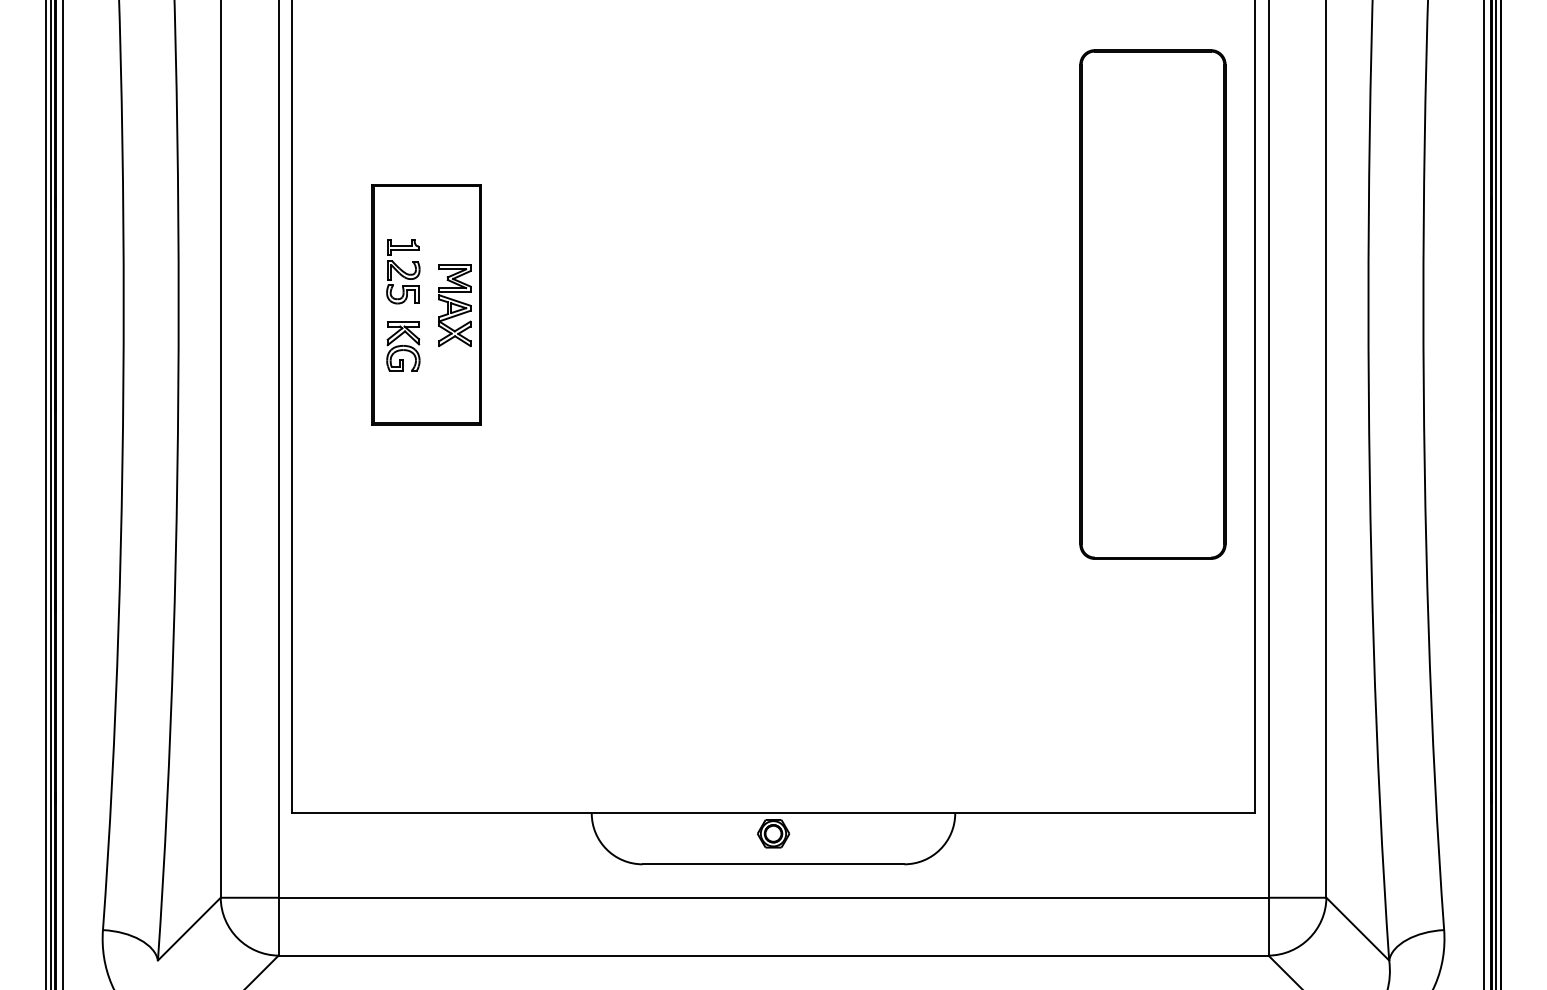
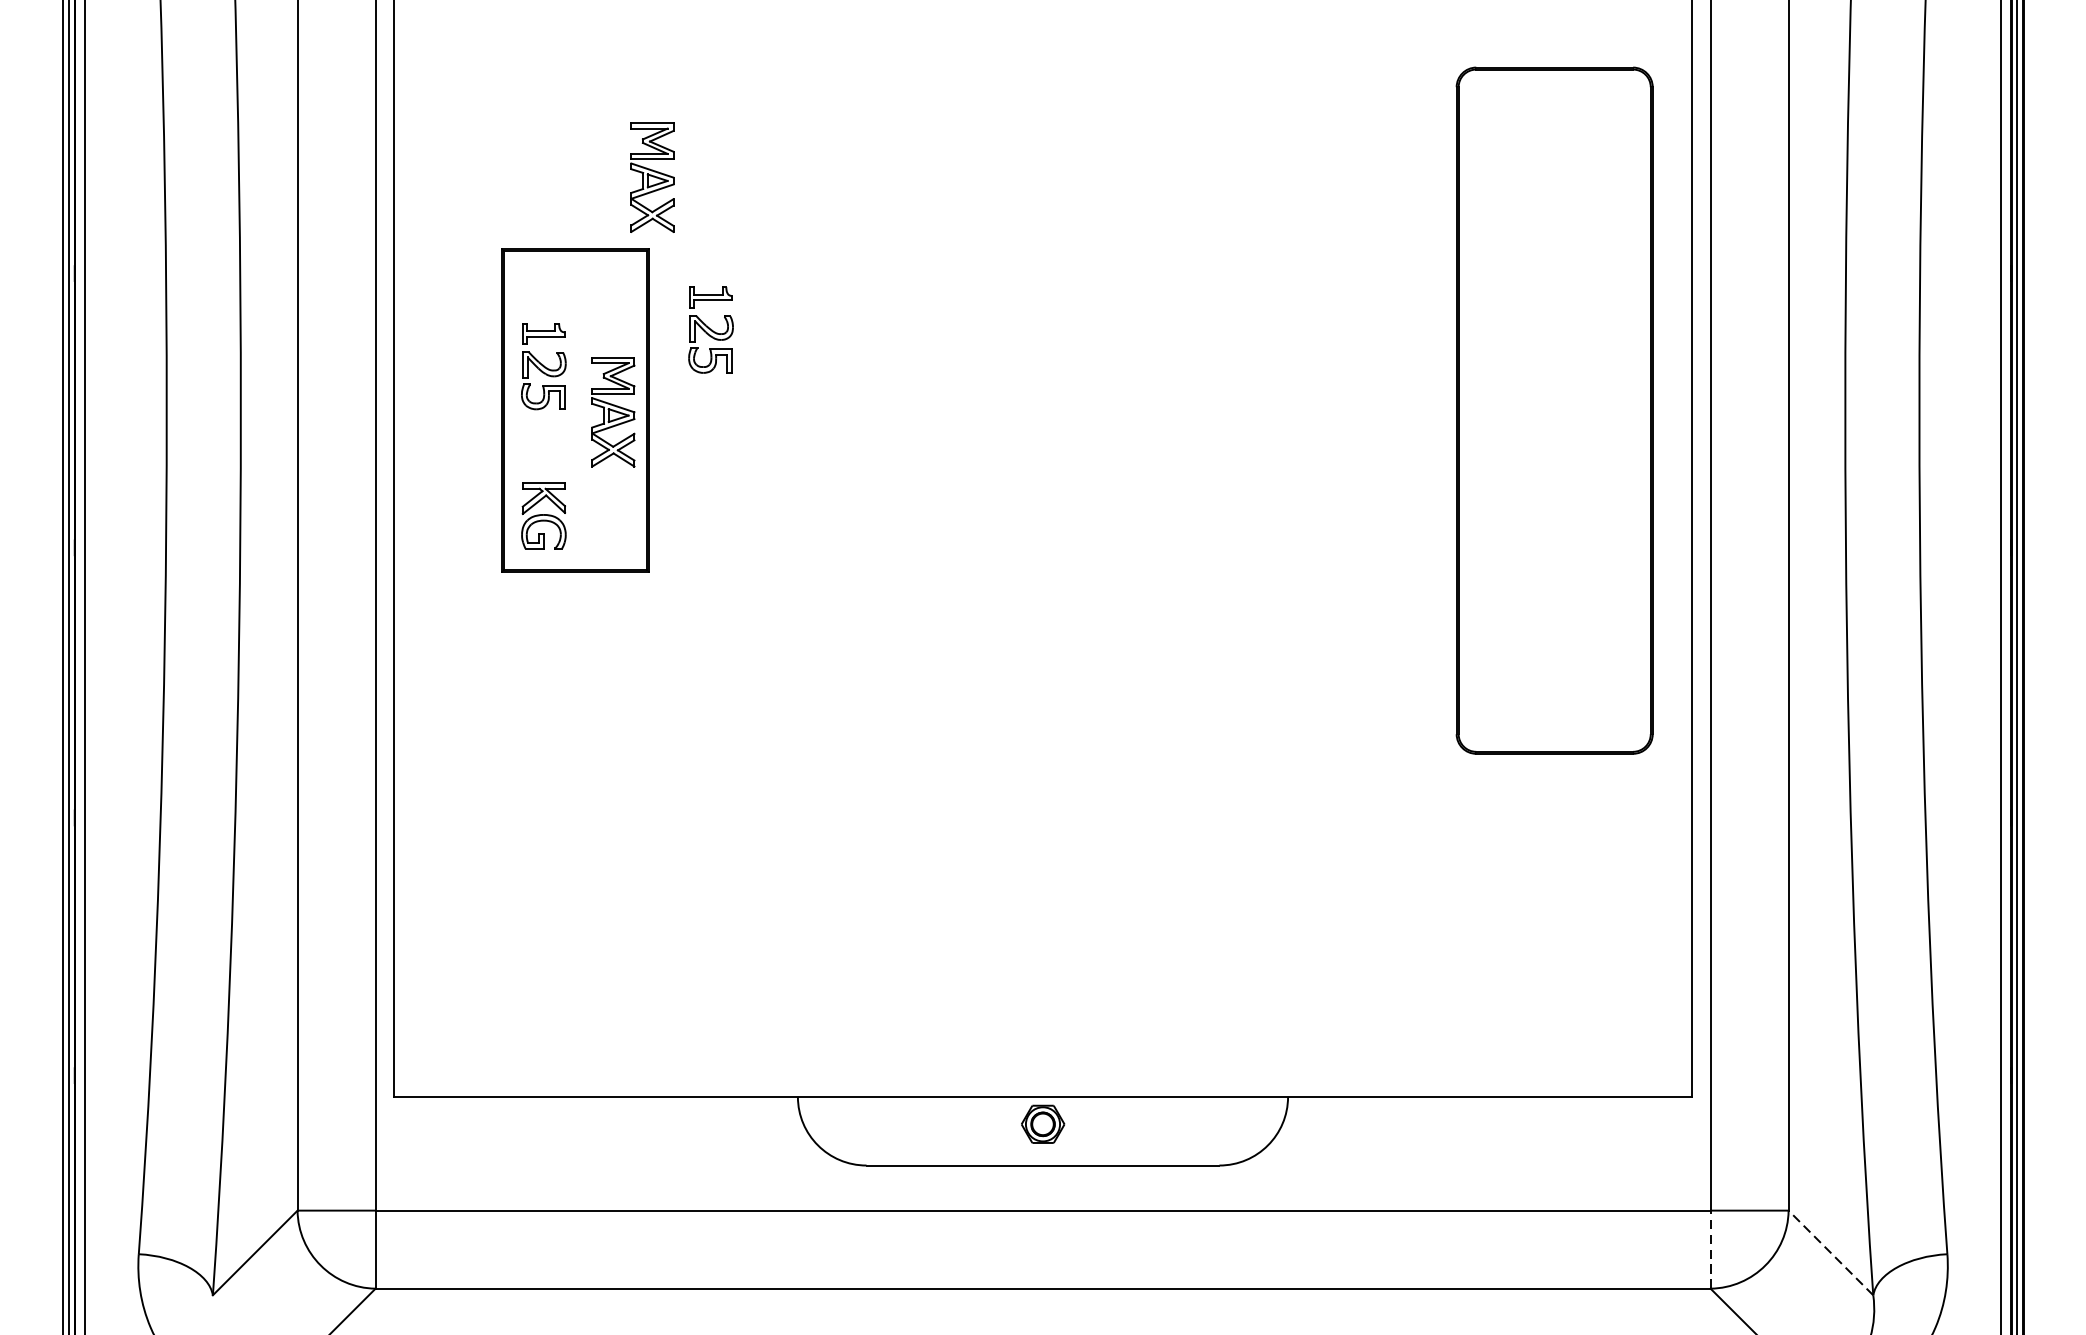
part: (483, 131) -> (651, 177), added
part: (527, 244) -> (711, 329), added
part: (403, 346) -> (544, 515), moved
line: (1268, 926) -> (1710, 1249), solid -> dashed
line: (1357, 928) -> (1830, 1252), solid -> dashed

